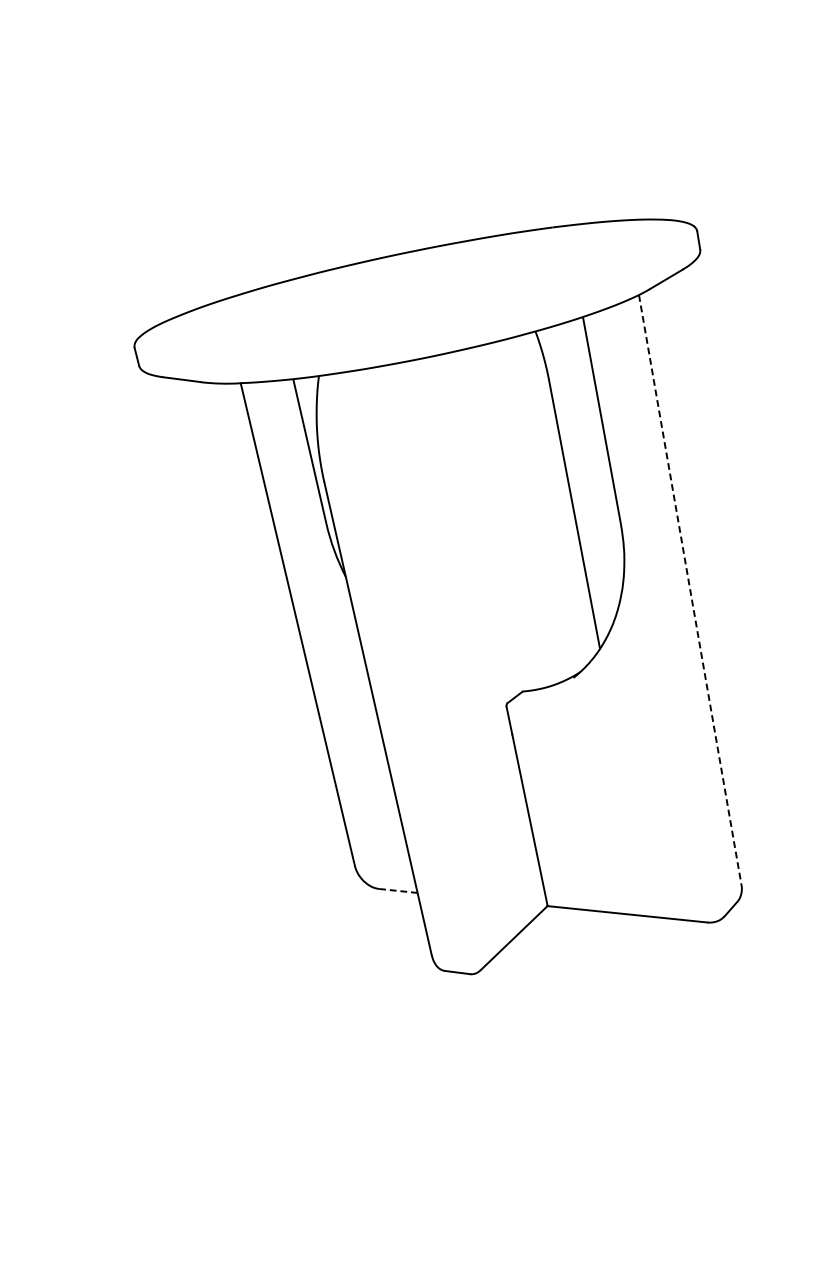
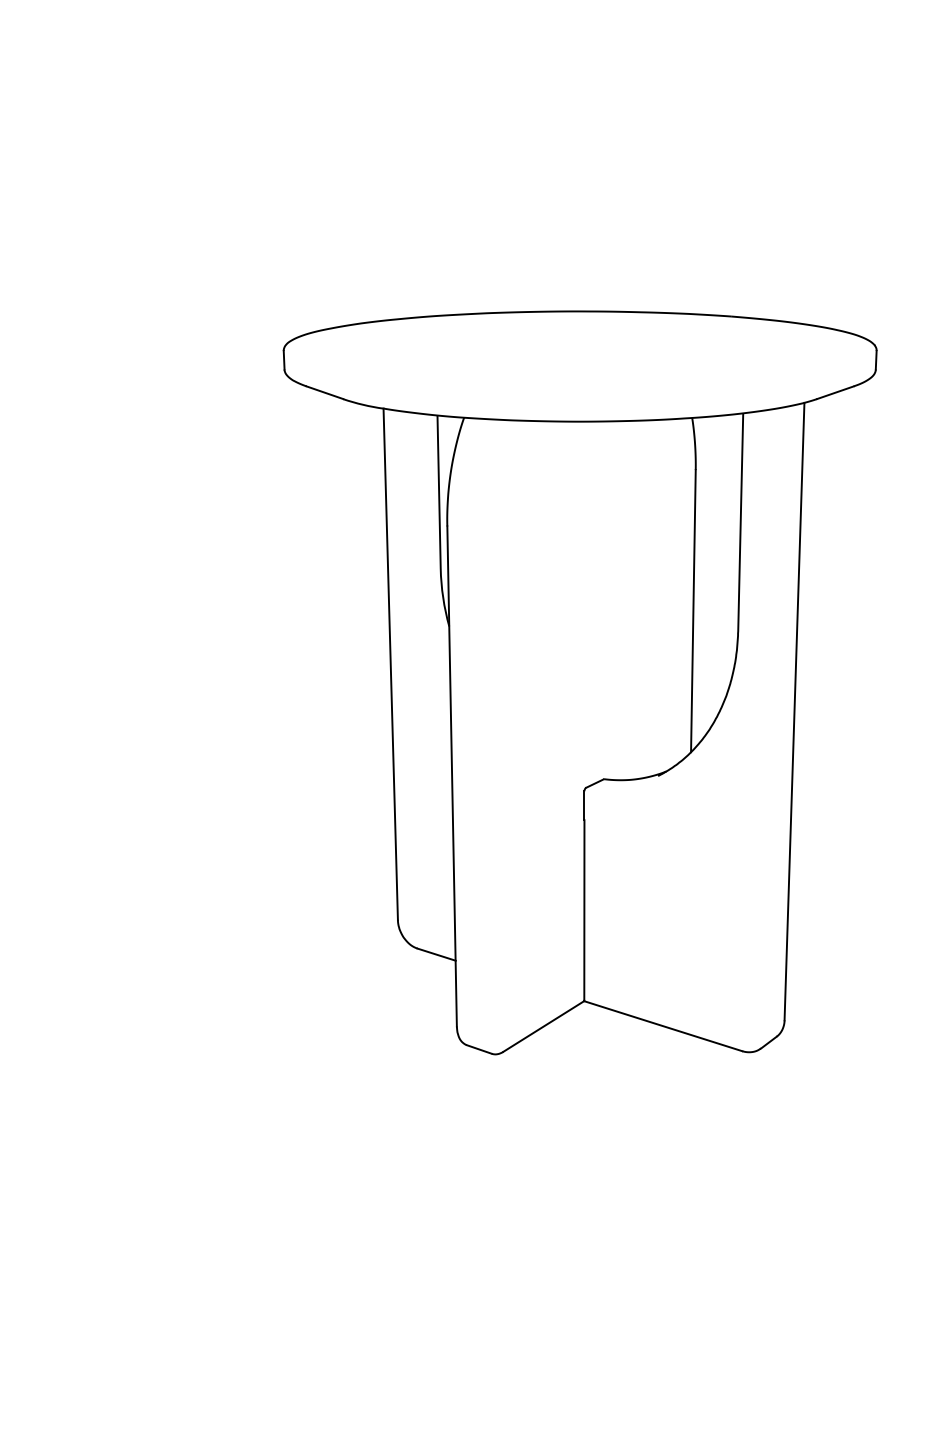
line: (690, 589) -> (794, 711), dashed -> solid
line: (398, 890) -> (436, 954), dashed -> solid

